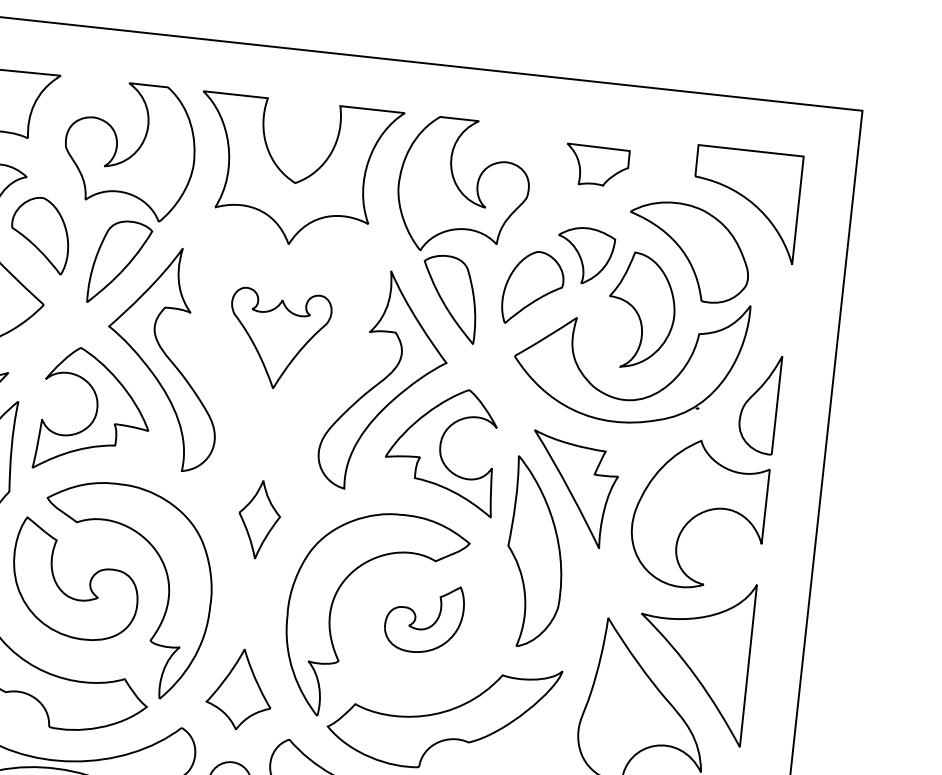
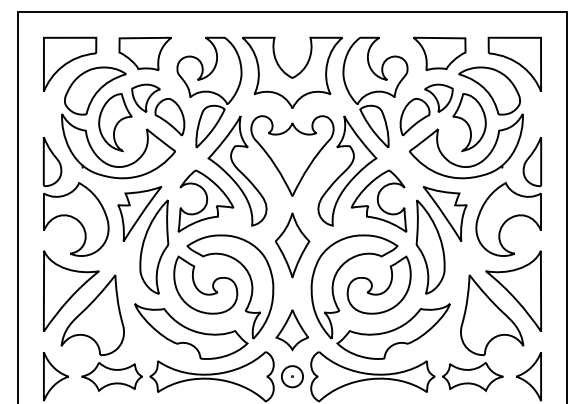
part: (596, 165) -> (439, 53), size x1.67
part: (278, 338) -> (292, 155), size x1.67
part: (258, 519) -> (292, 245), size x1.67
part: (423, 616) -> (378, 284), size x1.67

